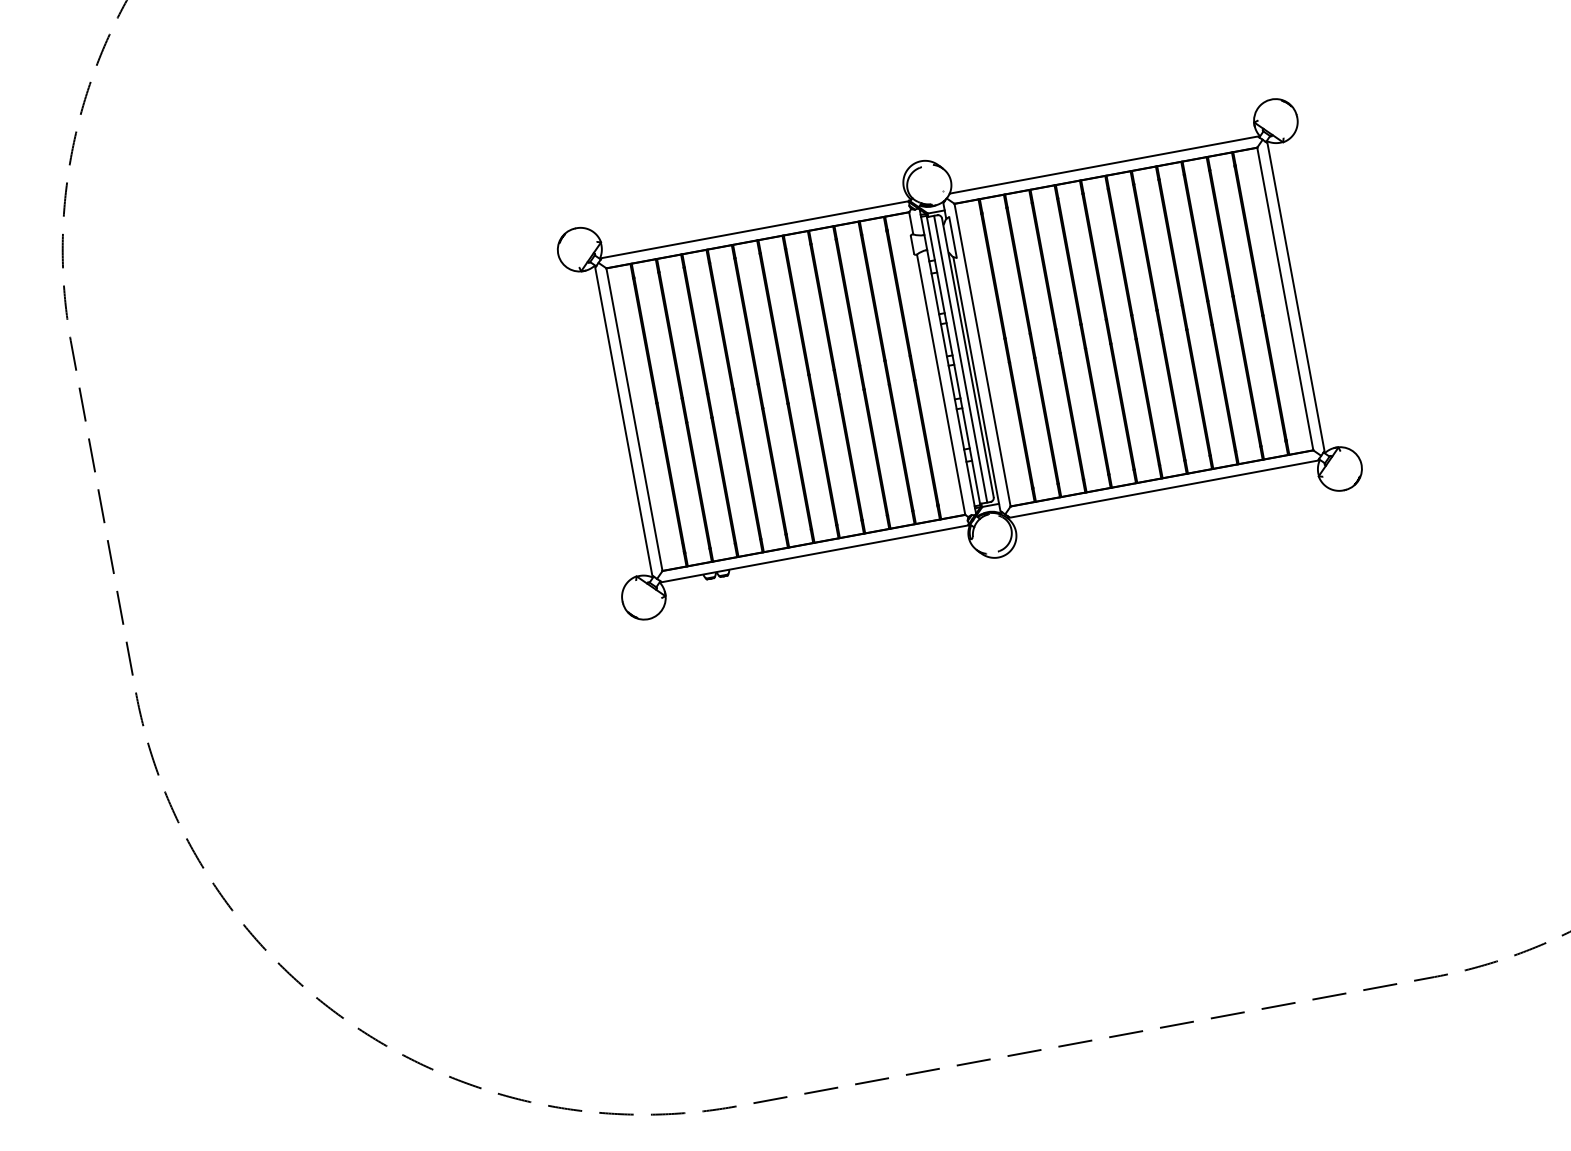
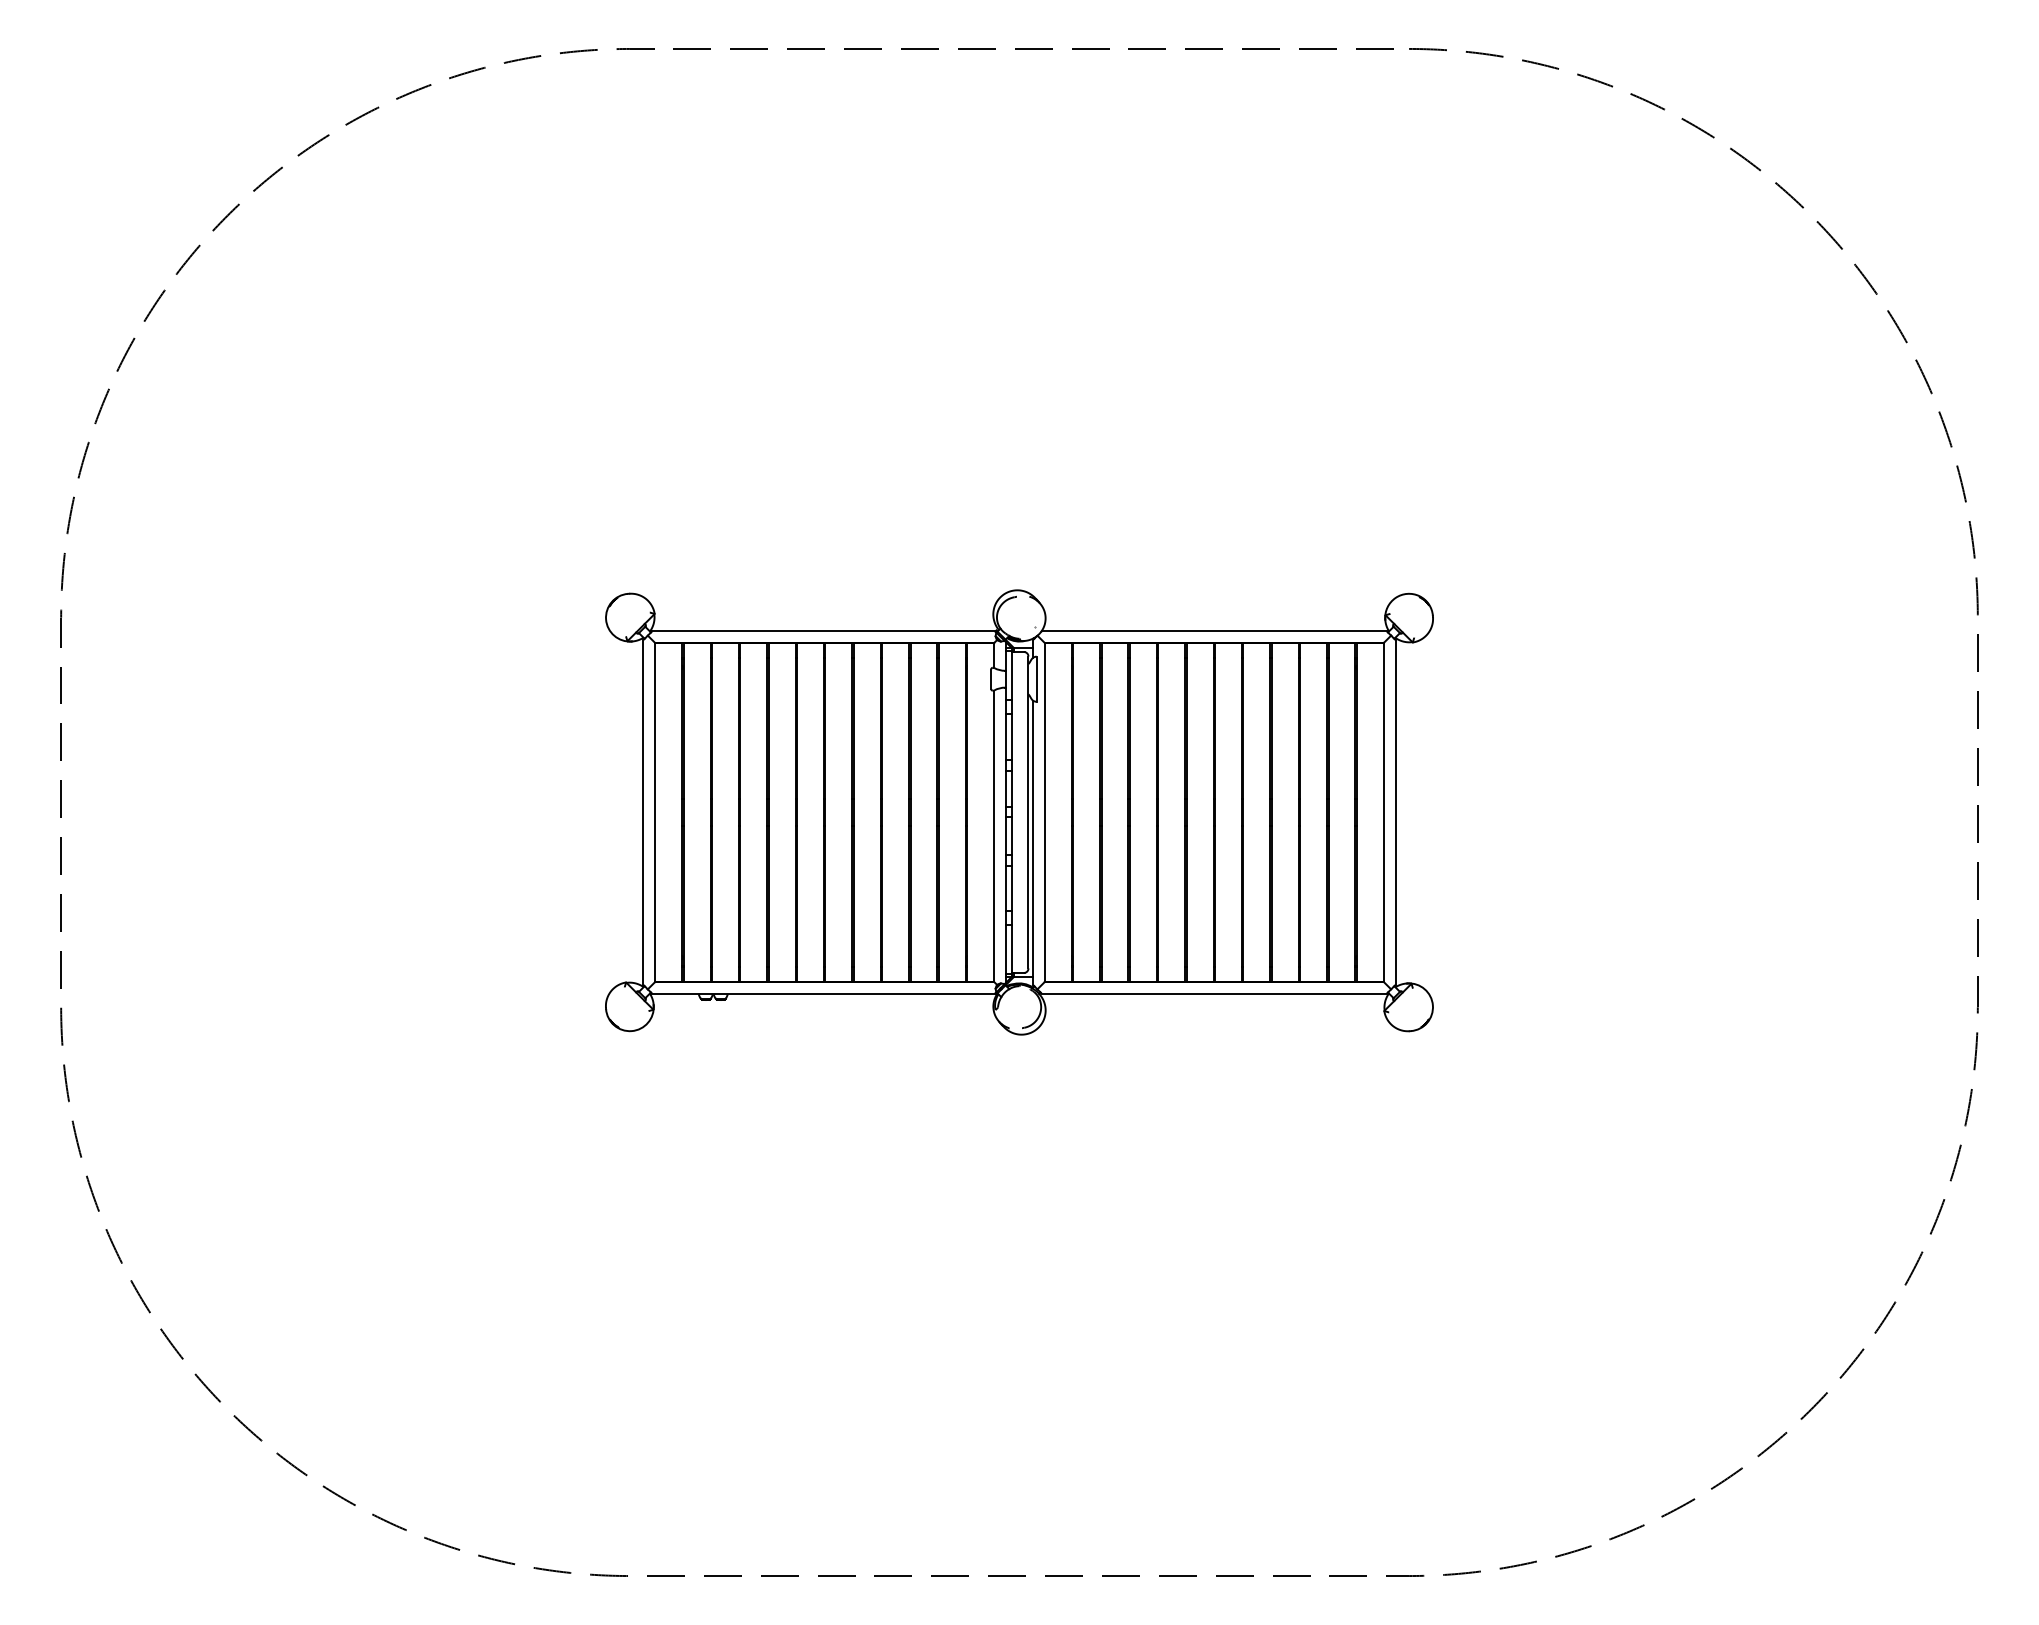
line: (960, 359) -> (1020, 812), removed

